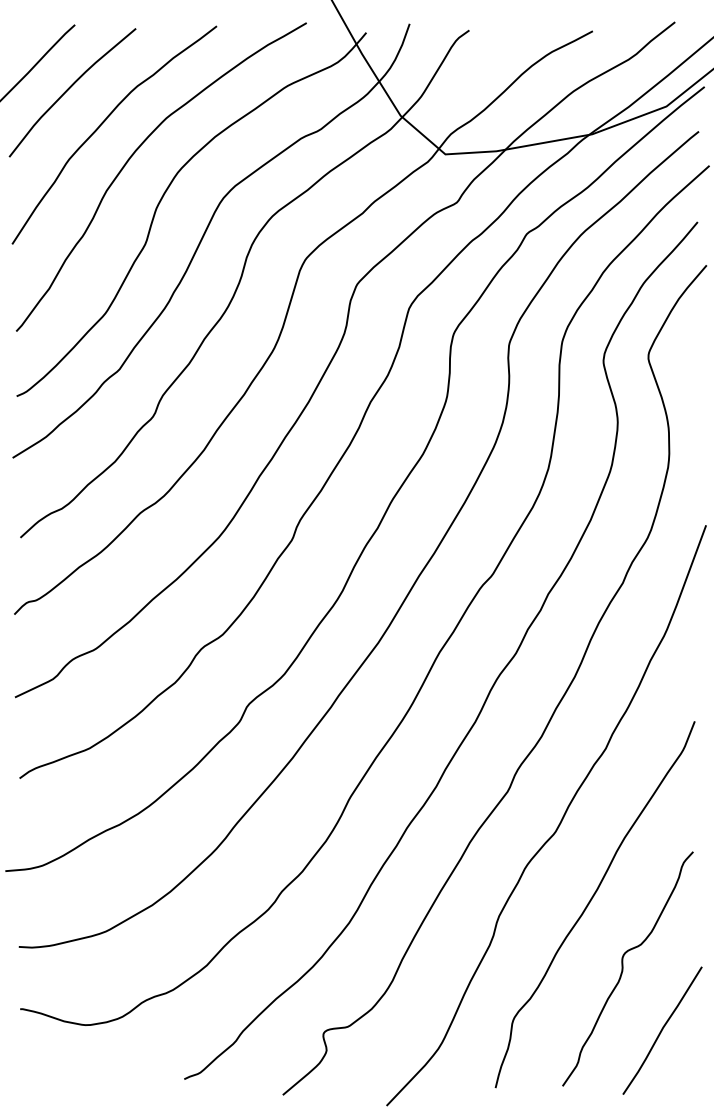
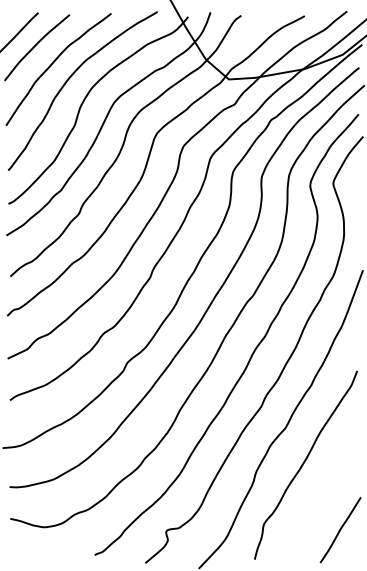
curve: (623, 967) -> (320, 497), removed

